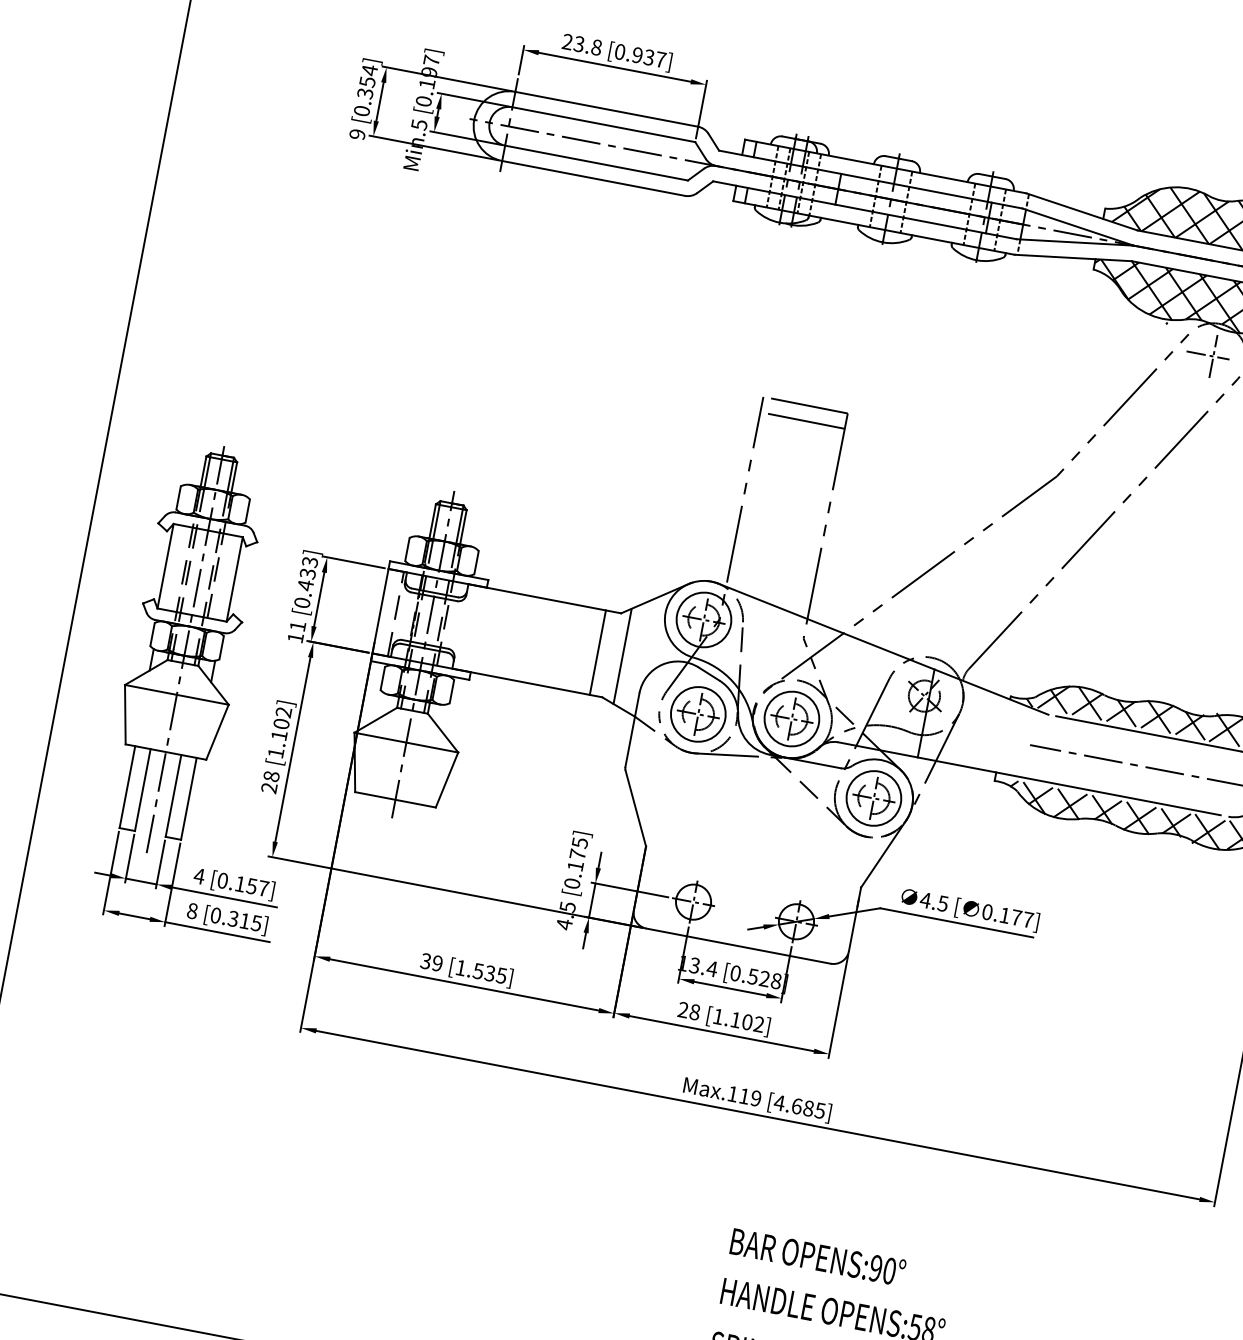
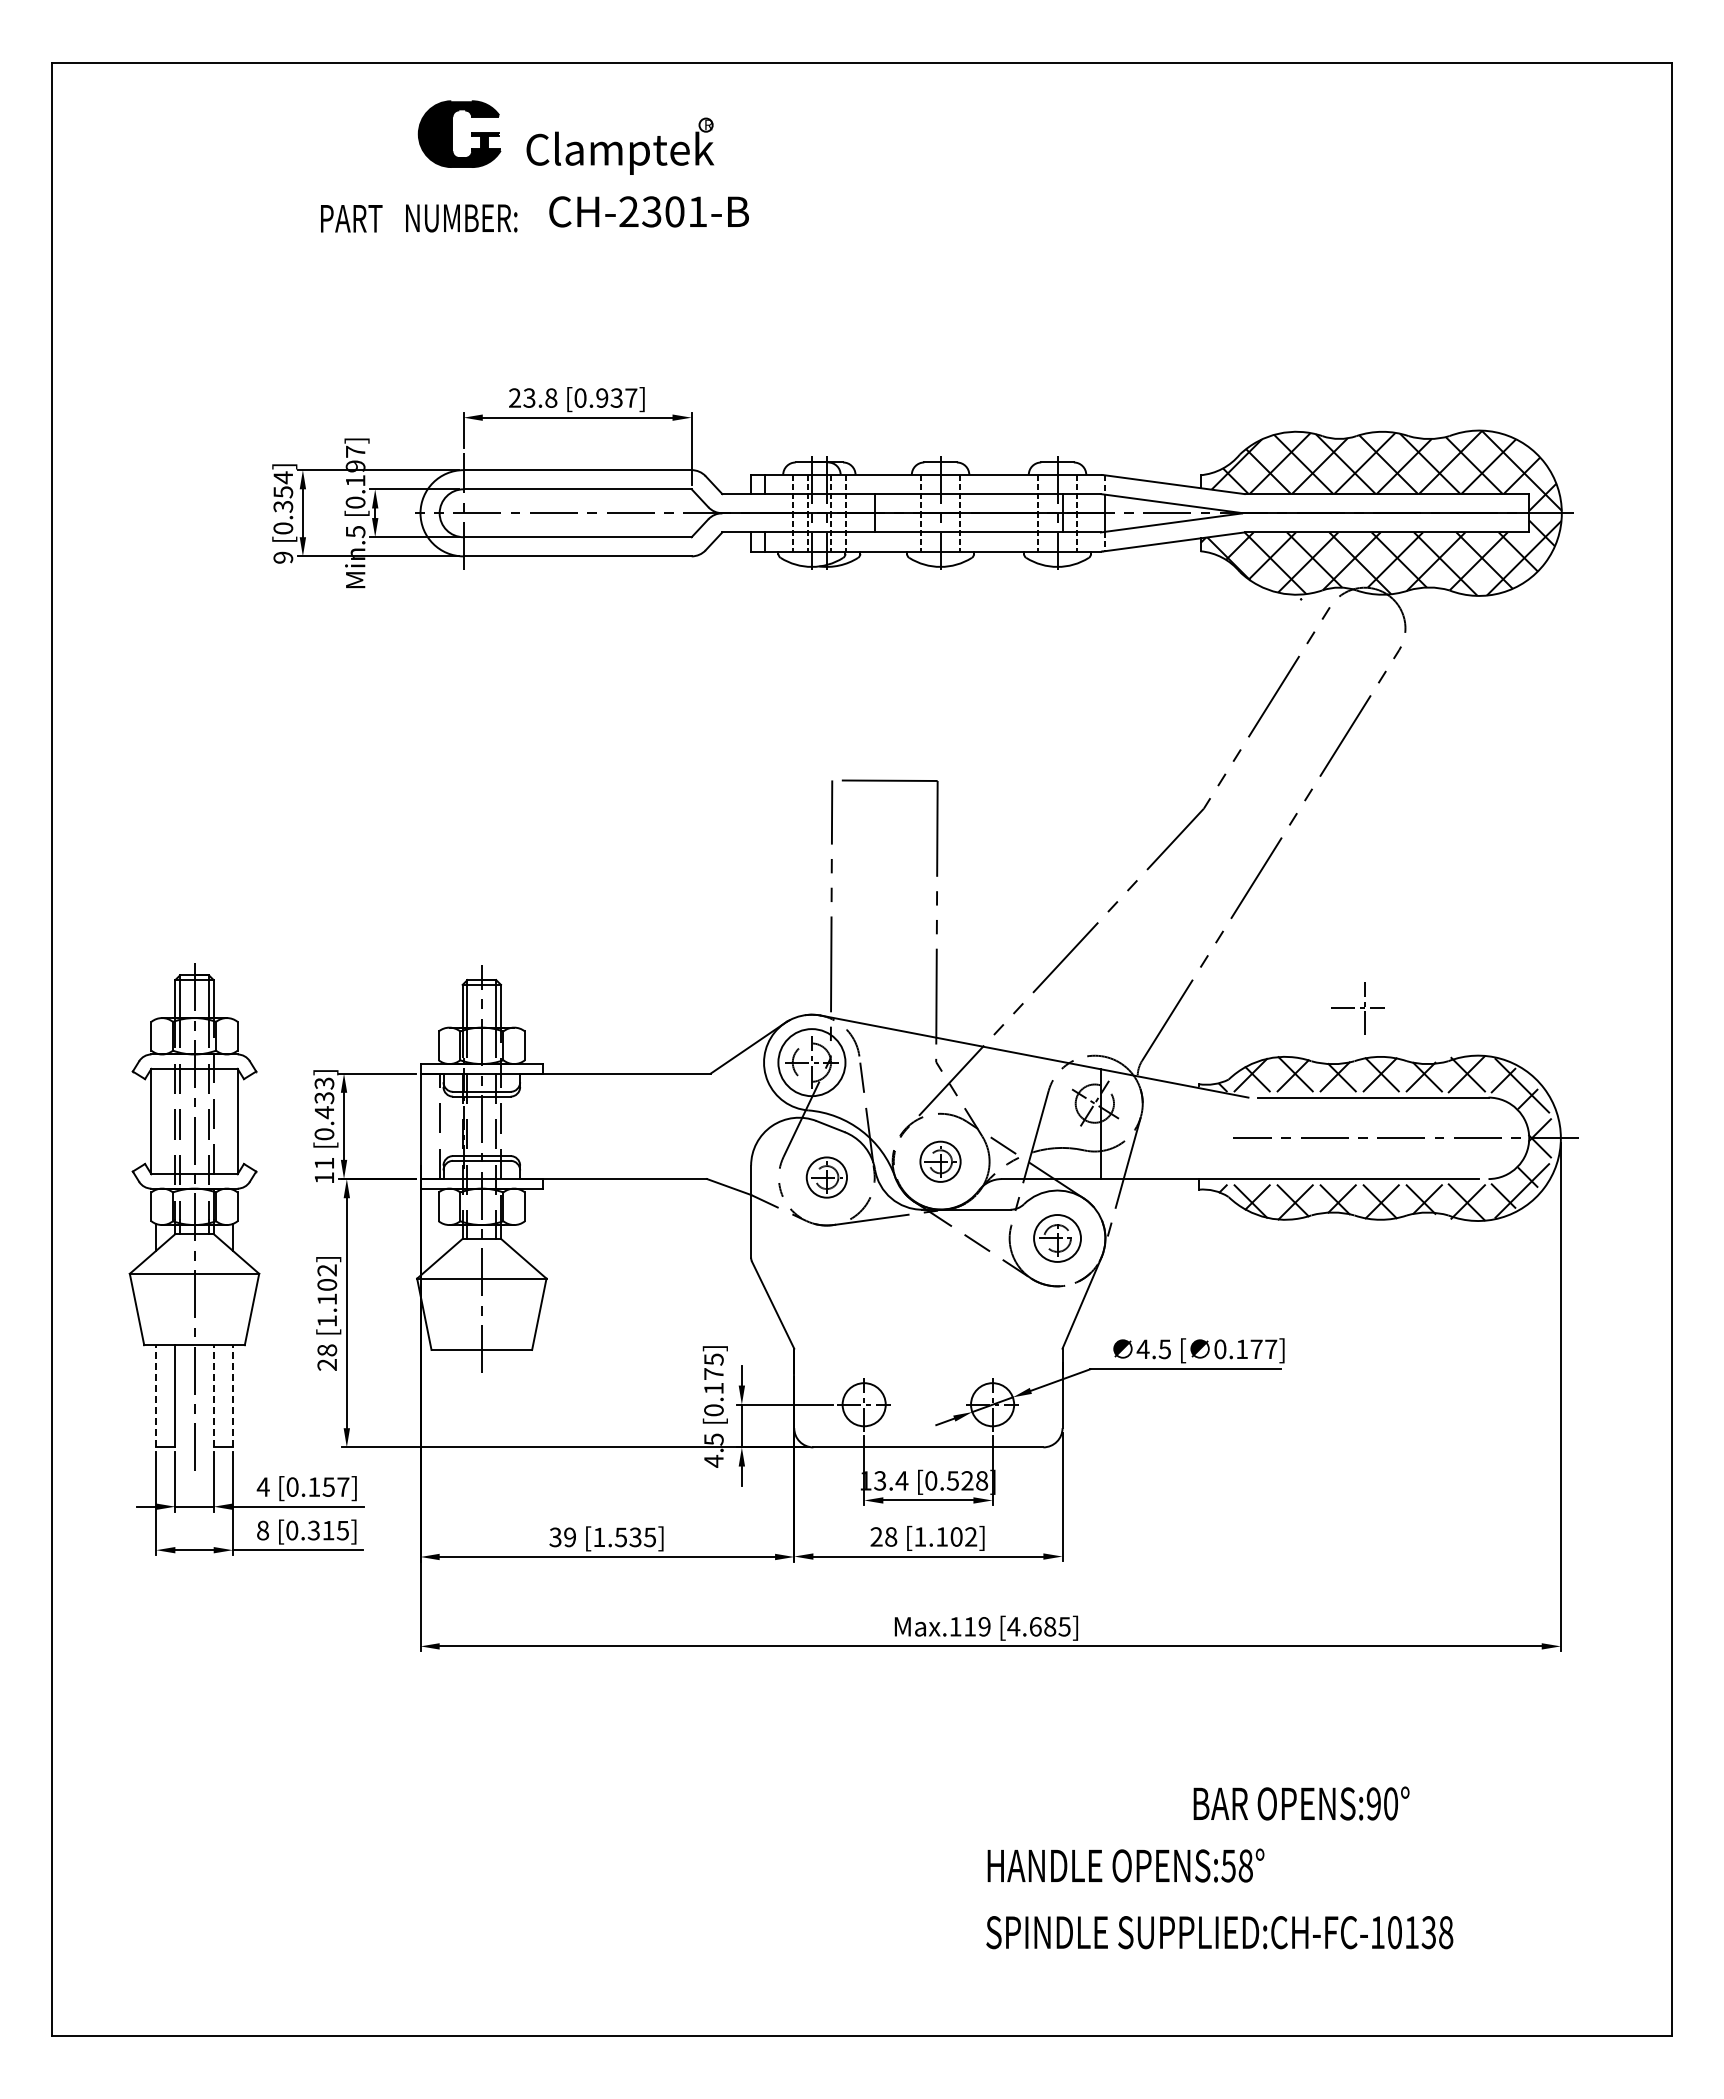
part: (1207, 355) -> (1357, 1008), moved
line: (802, 420) -> (884, 799), removed
line: (597, 652) -> (691, 1126), removed
line: (622, 656) -> (722, 1125), removed
part: (698, 714) -> (826, 1177), size x0.6
part: (791, 718) -> (940, 1161), size x0.6
line: (127, 786) -> (156, 1395), solid -> dashed
line: (173, 795) -> (213, 1395), solid -> dashed
line: (188, 798) -> (232, 1395), solid -> dashed
part: (873, 798) -> (1057, 1238), size x0.7
text: (817, 1257) -> (1301, 1803), moved

